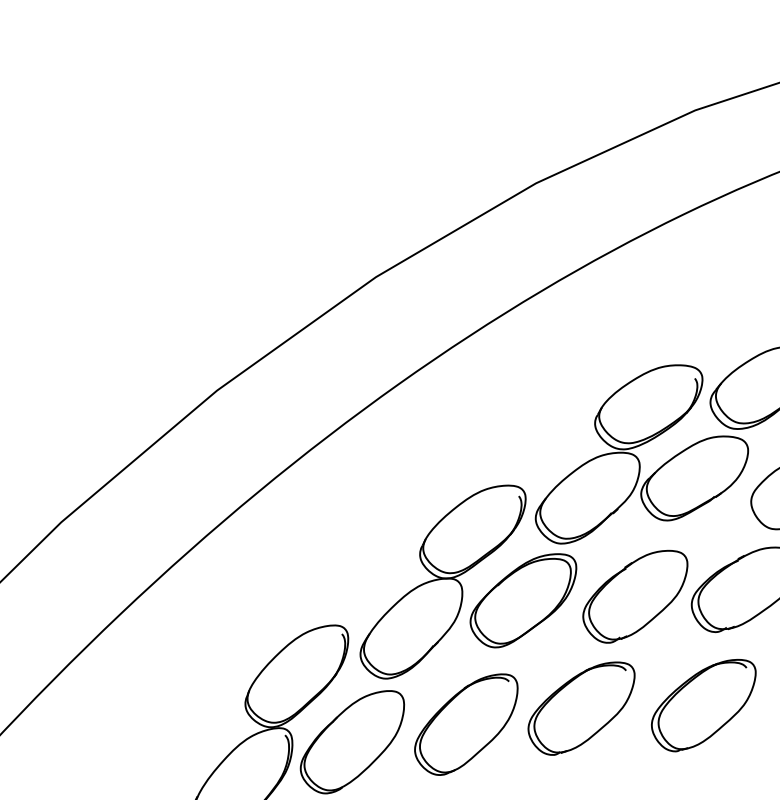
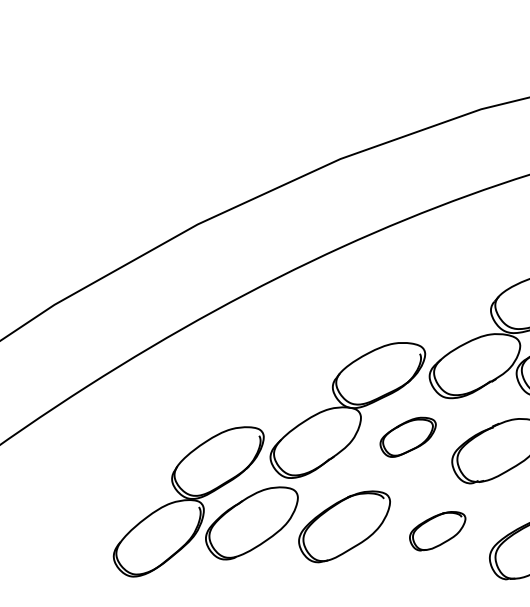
part: (523, 600) -> (407, 436), size x0.6
part: (581, 708) -> (437, 531), size x0.6

